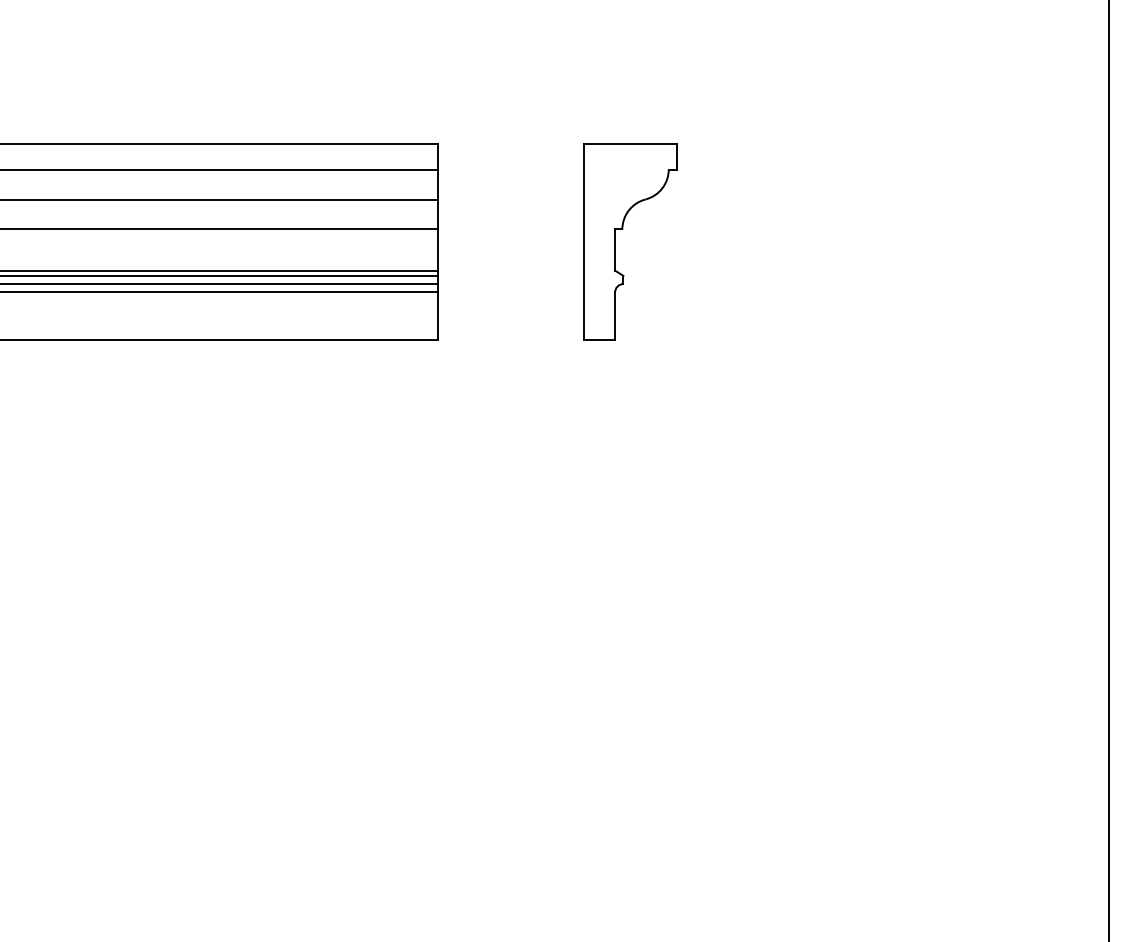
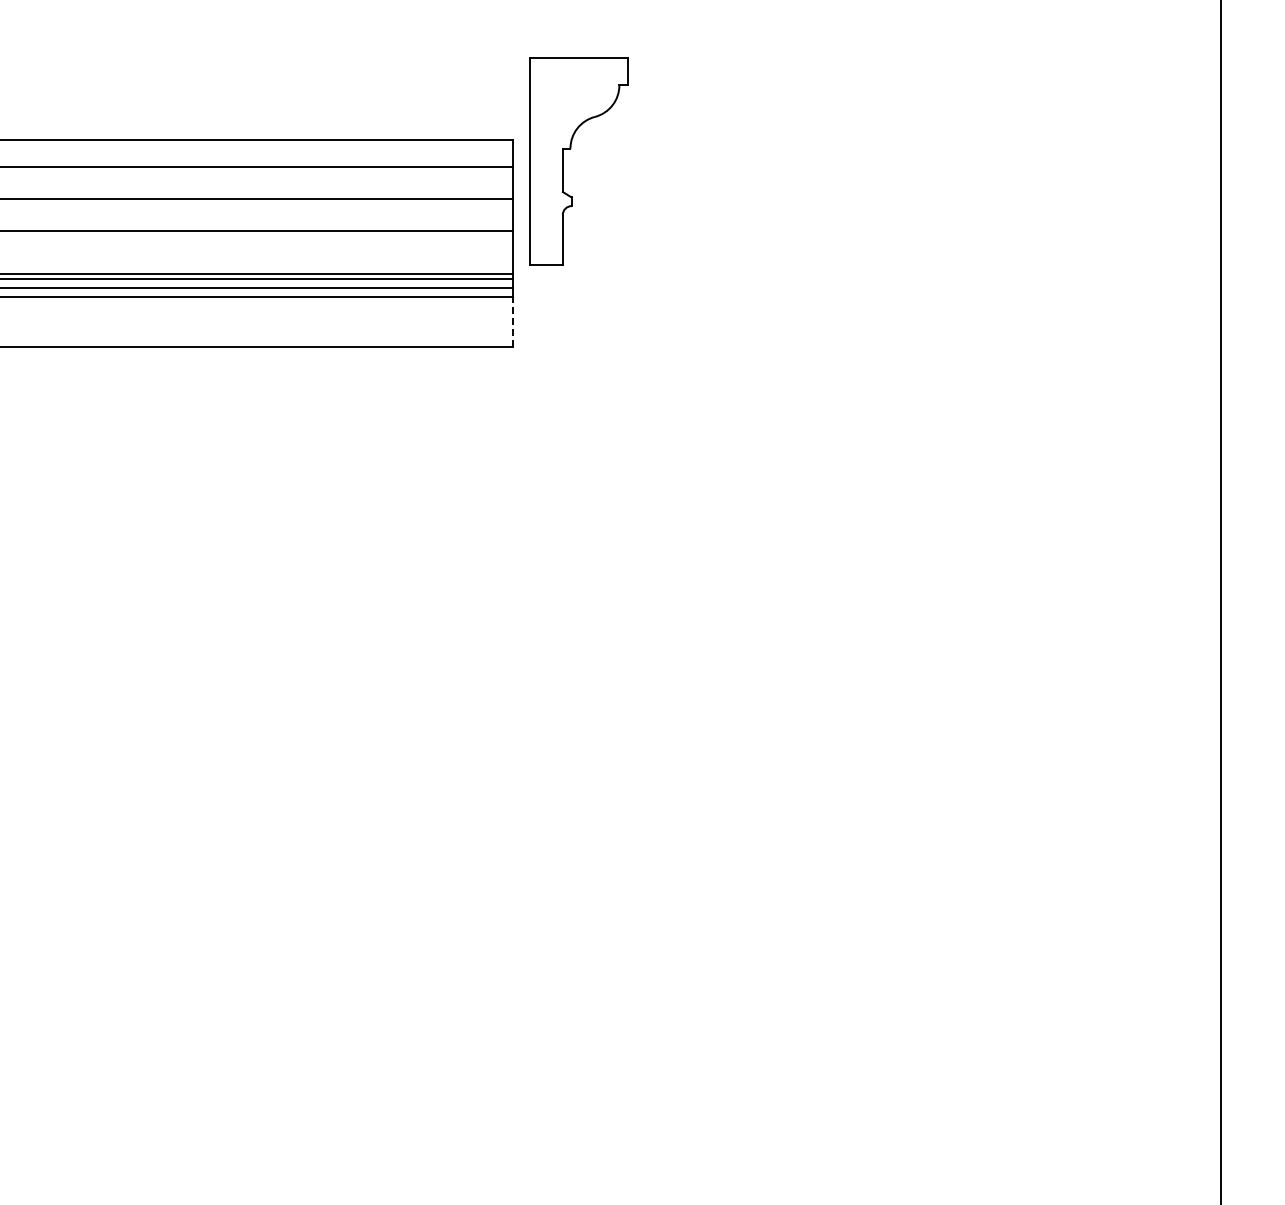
part: (622, 230) -> (570, 149), moved
line: (438, 315) -> (513, 321), solid -> dashed

